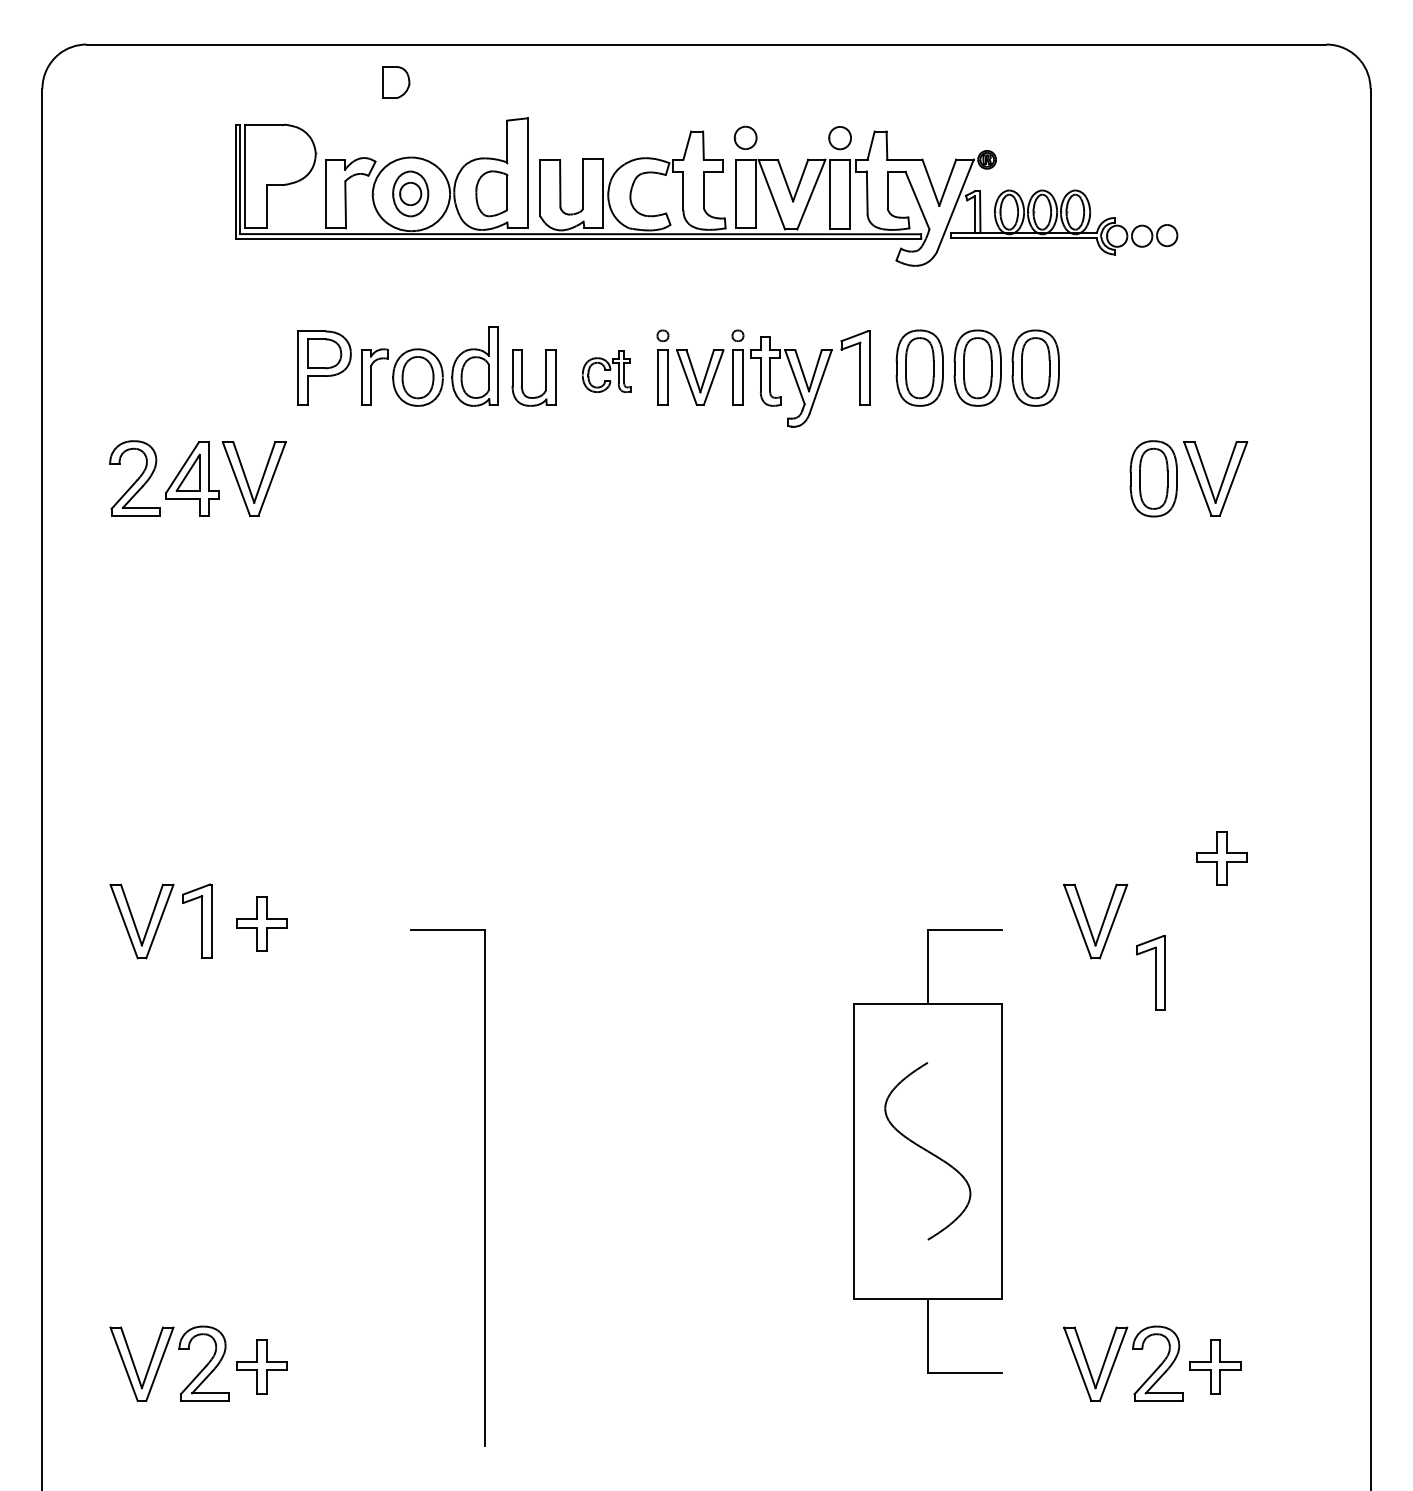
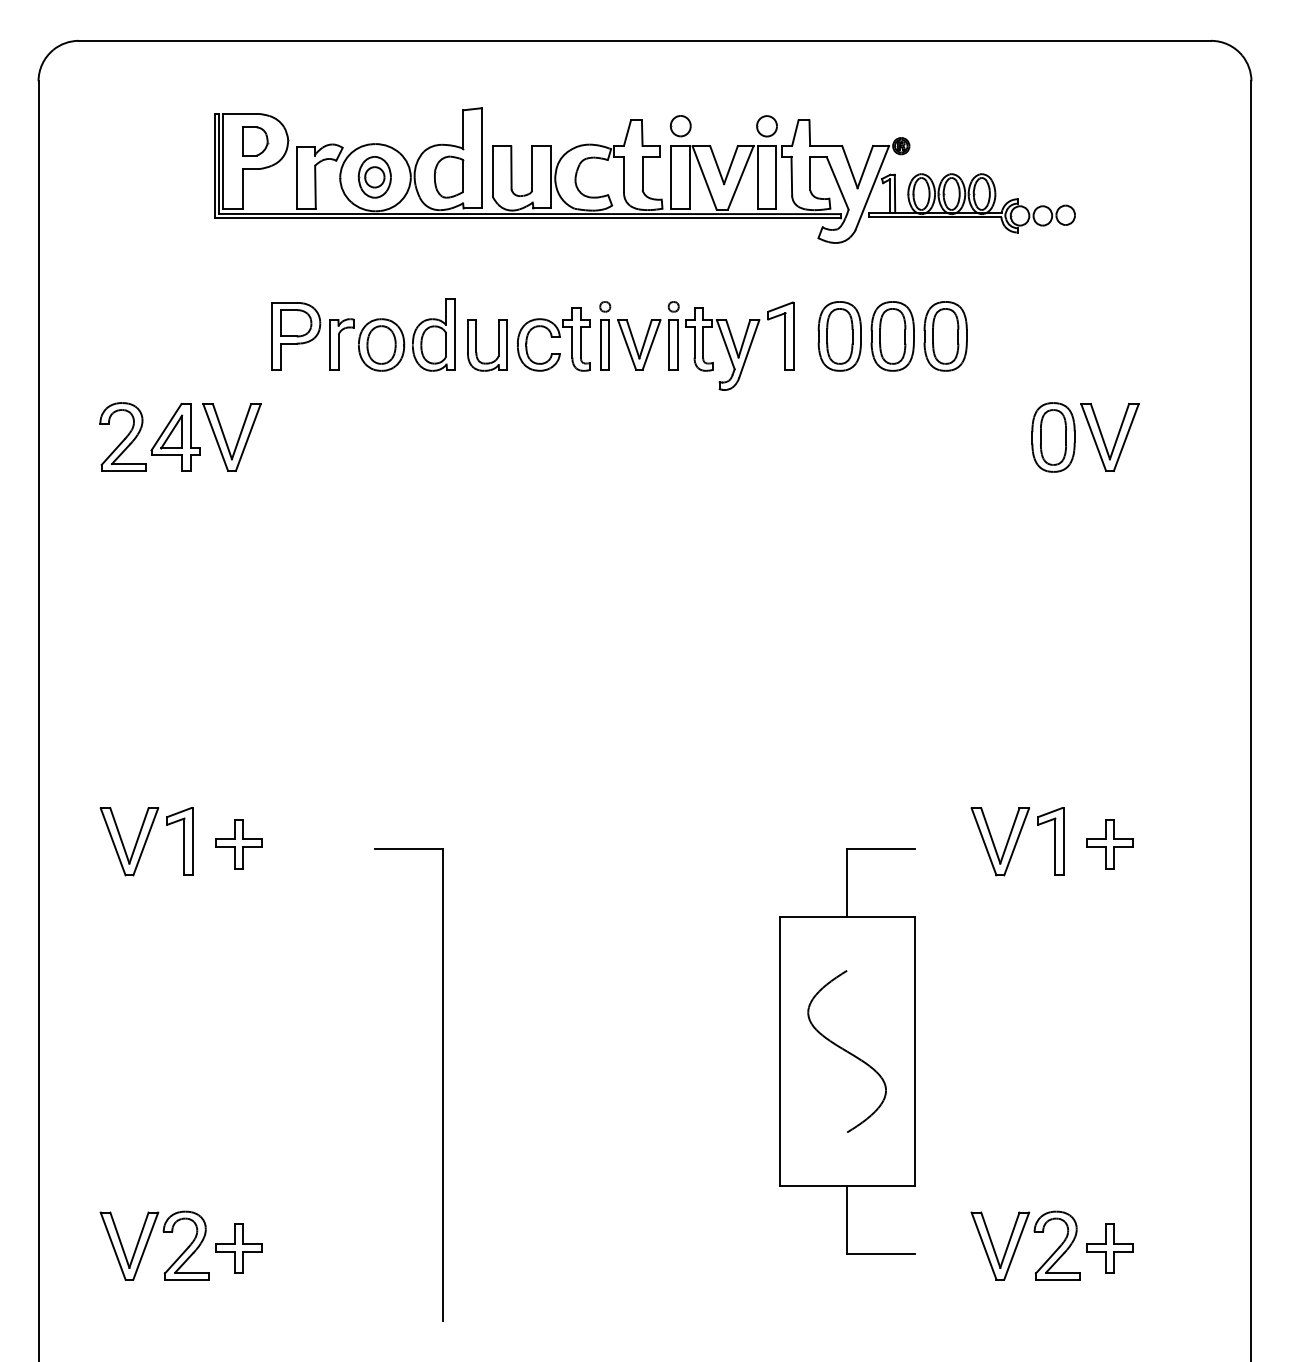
part: (396, 82) -> (255, 141), moved
part: (606, 371) -> (553, 339), size x1.67
part: (1221, 858) -> (1109, 844), moved
part: (1150, 972) -> (1050, 841), moved

